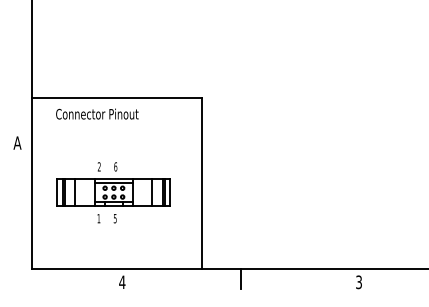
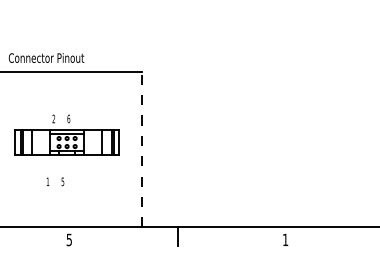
text: (97, 113) -> (46, 57), moved
line: (202, 182) -> (142, 148), solid -> dashed
part: (113, 184) -> (66, 135), moved
text: (122, 282) -> (69, 240), 4 -> 5
text: (358, 282) -> (285, 240), 3 -> 1

